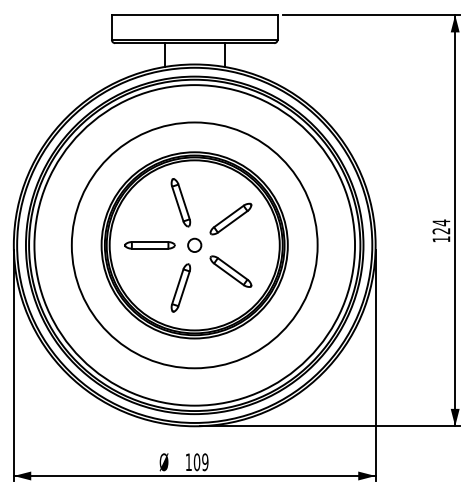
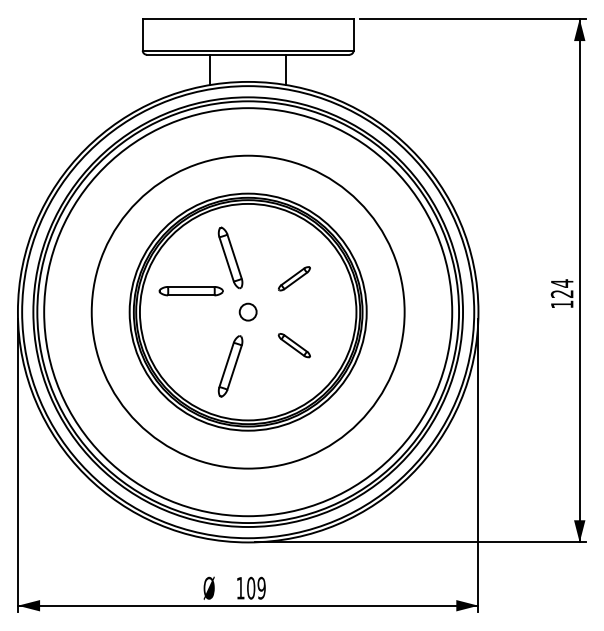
part: (231, 218) -> (294, 278), size x0.6
part: (149, 245) -> (190, 291), moved
part: (231, 271) -> (294, 345), size x0.6

